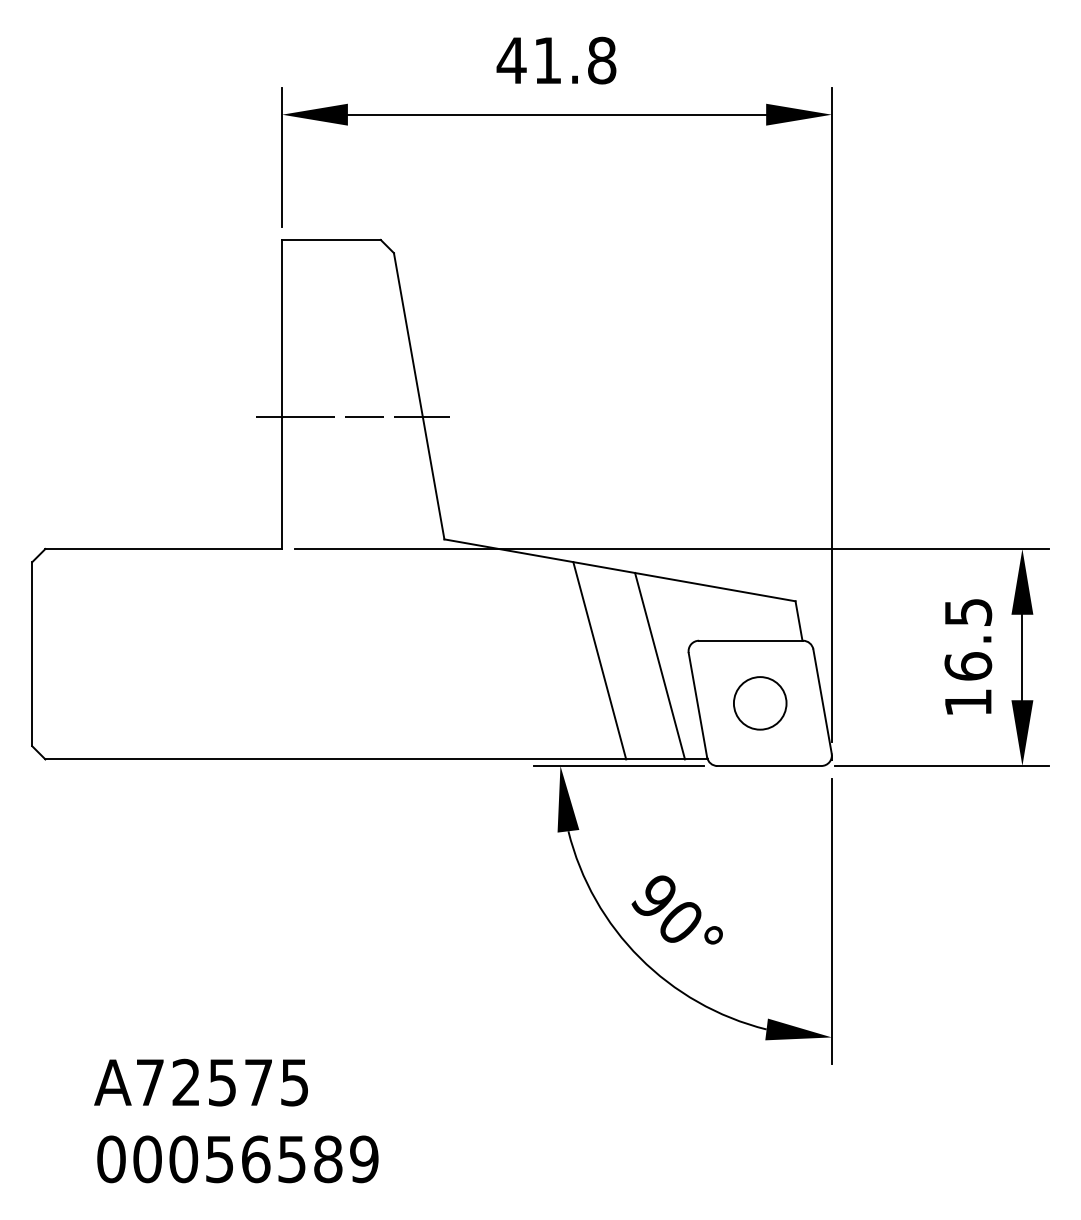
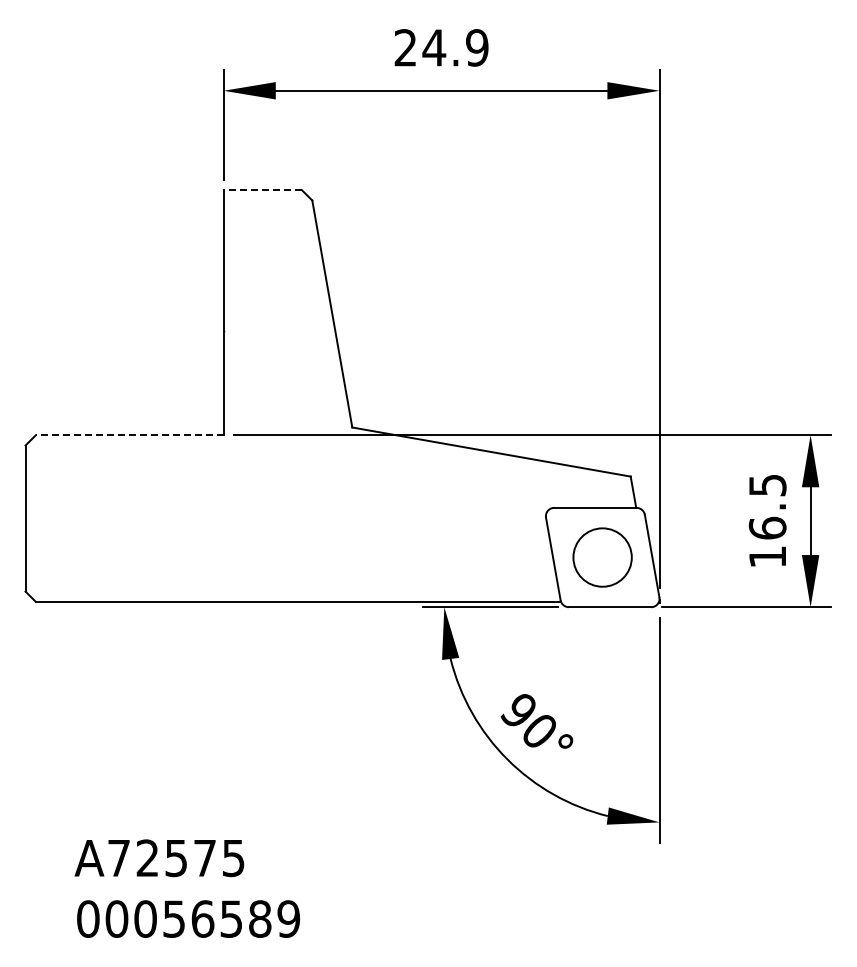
text: (555, 60) -> (440, 47), 41.8 -> 24.9
line: (331, 240) -> (262, 190), solid -> dashed
line: (352, 417) -> (279, 330), removed
line: (163, 549) -> (129, 435), solid -> dashed
line: (599, 660) -> (475, 523), removed
line: (660, 665) -> (523, 527), removed
circle: (759, 703) -> (602, 557), size x1.4

